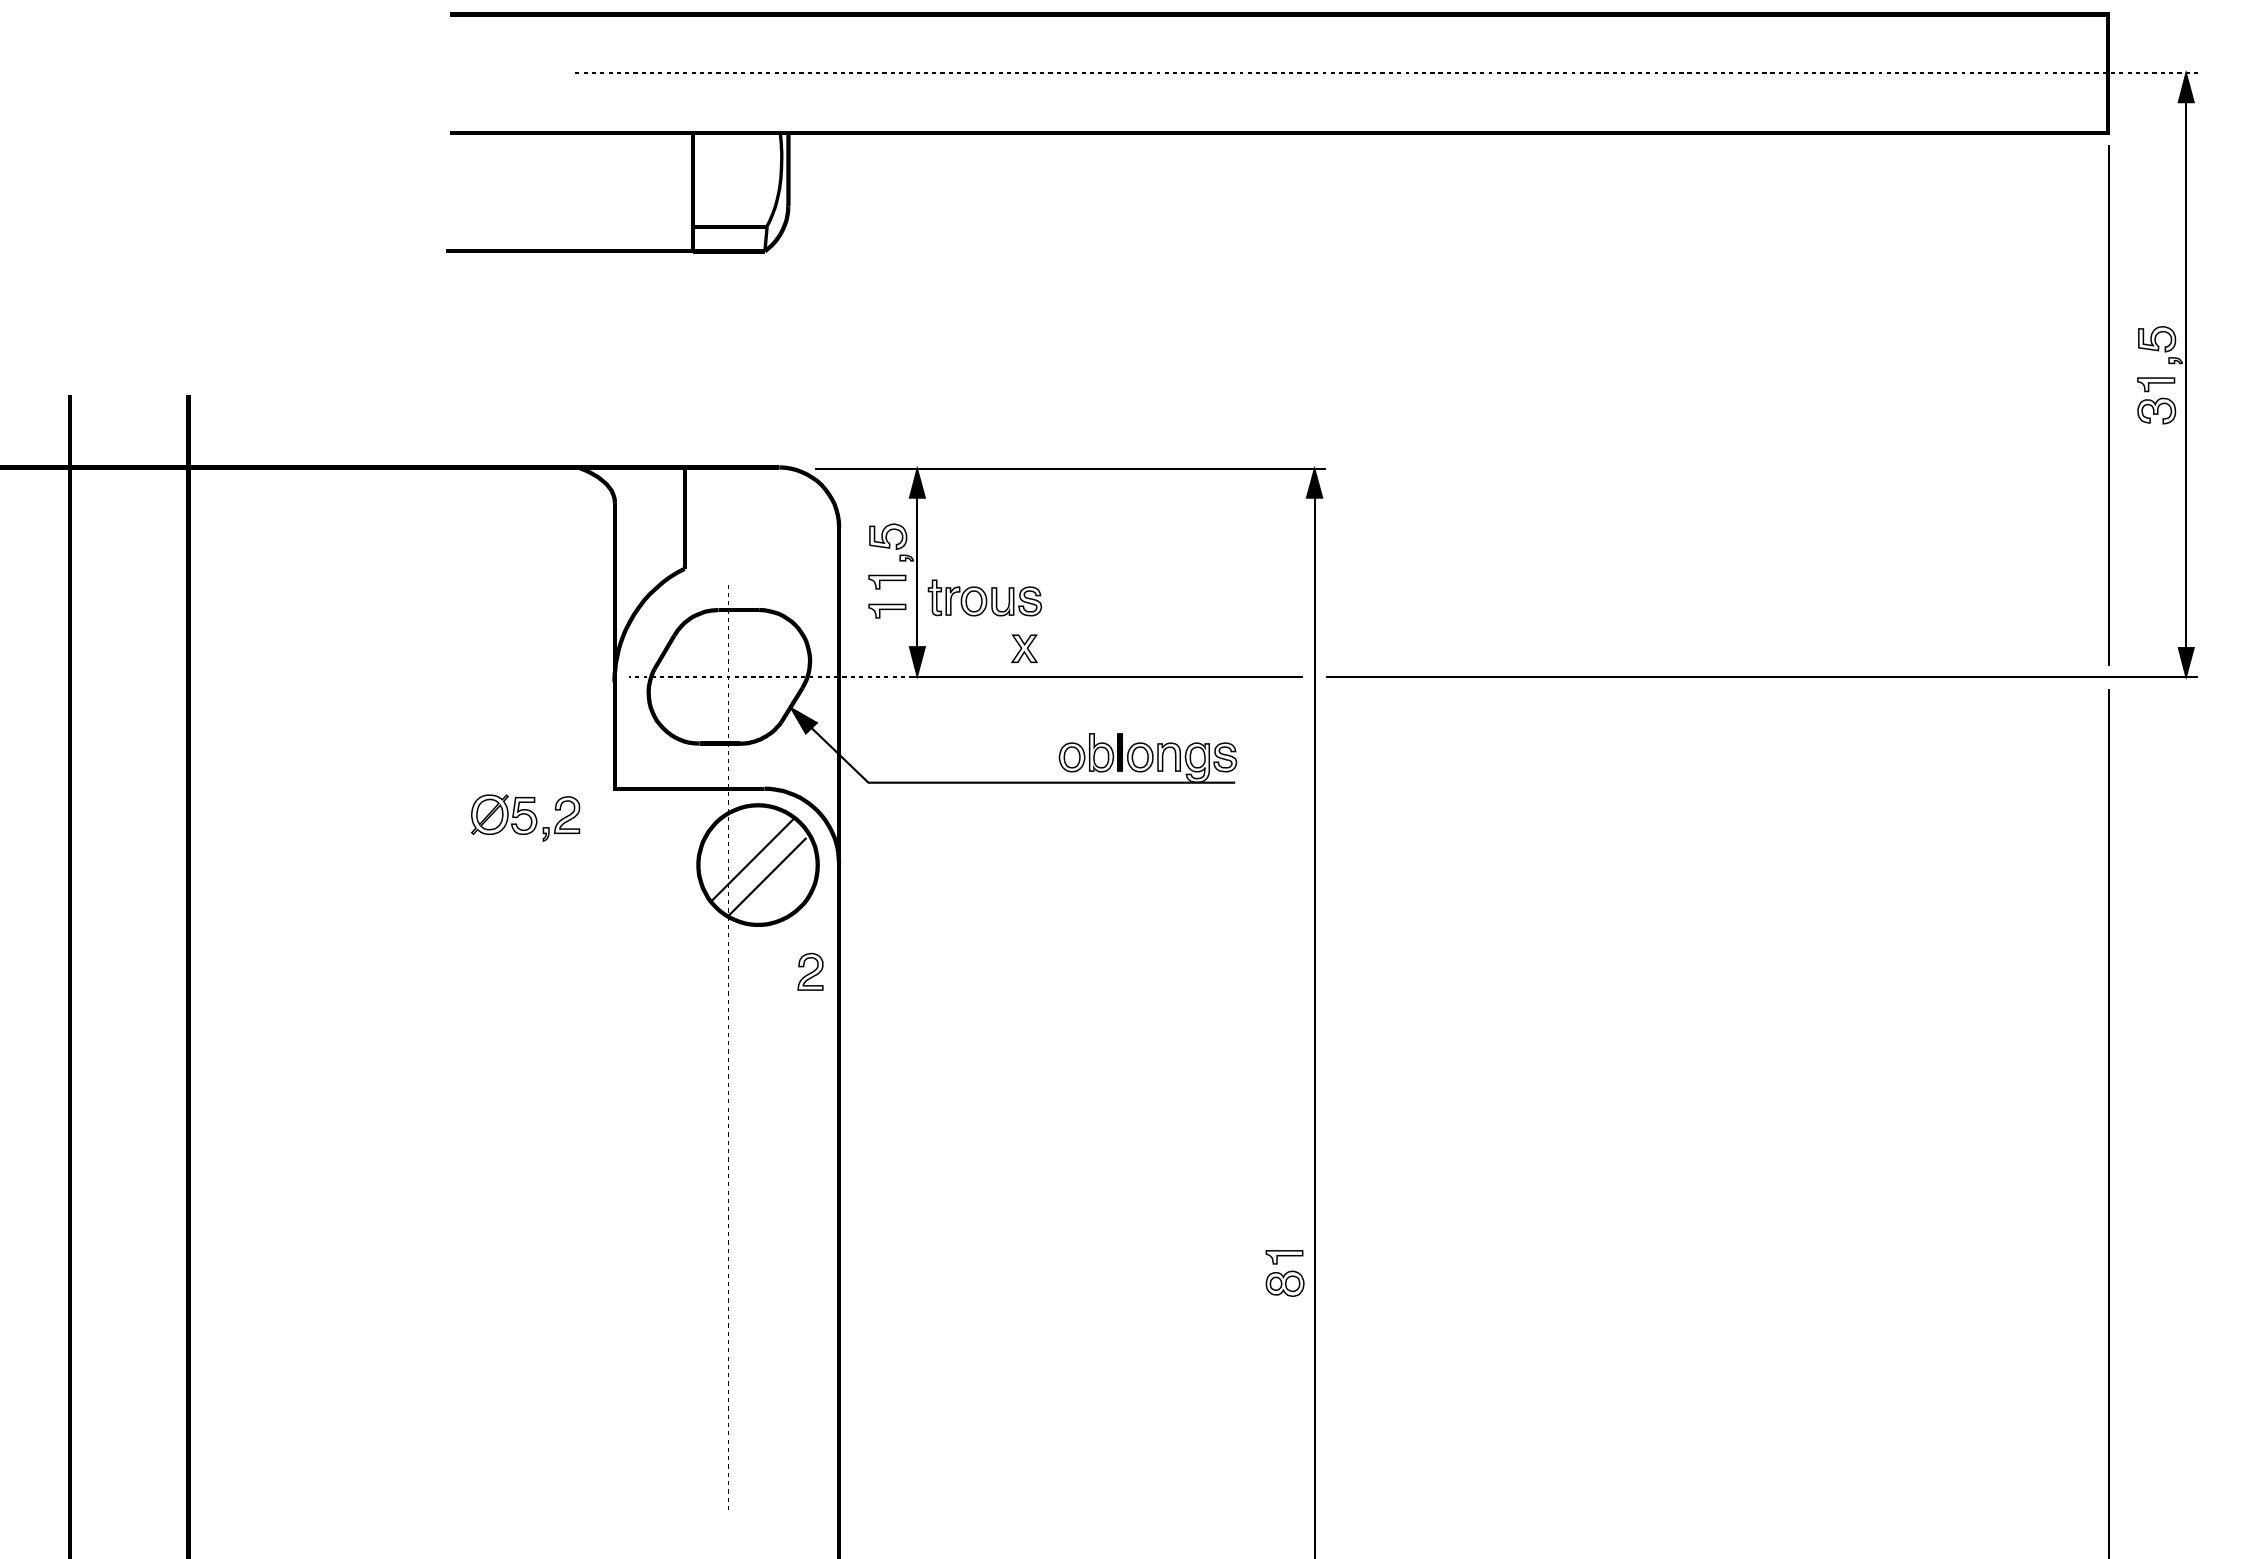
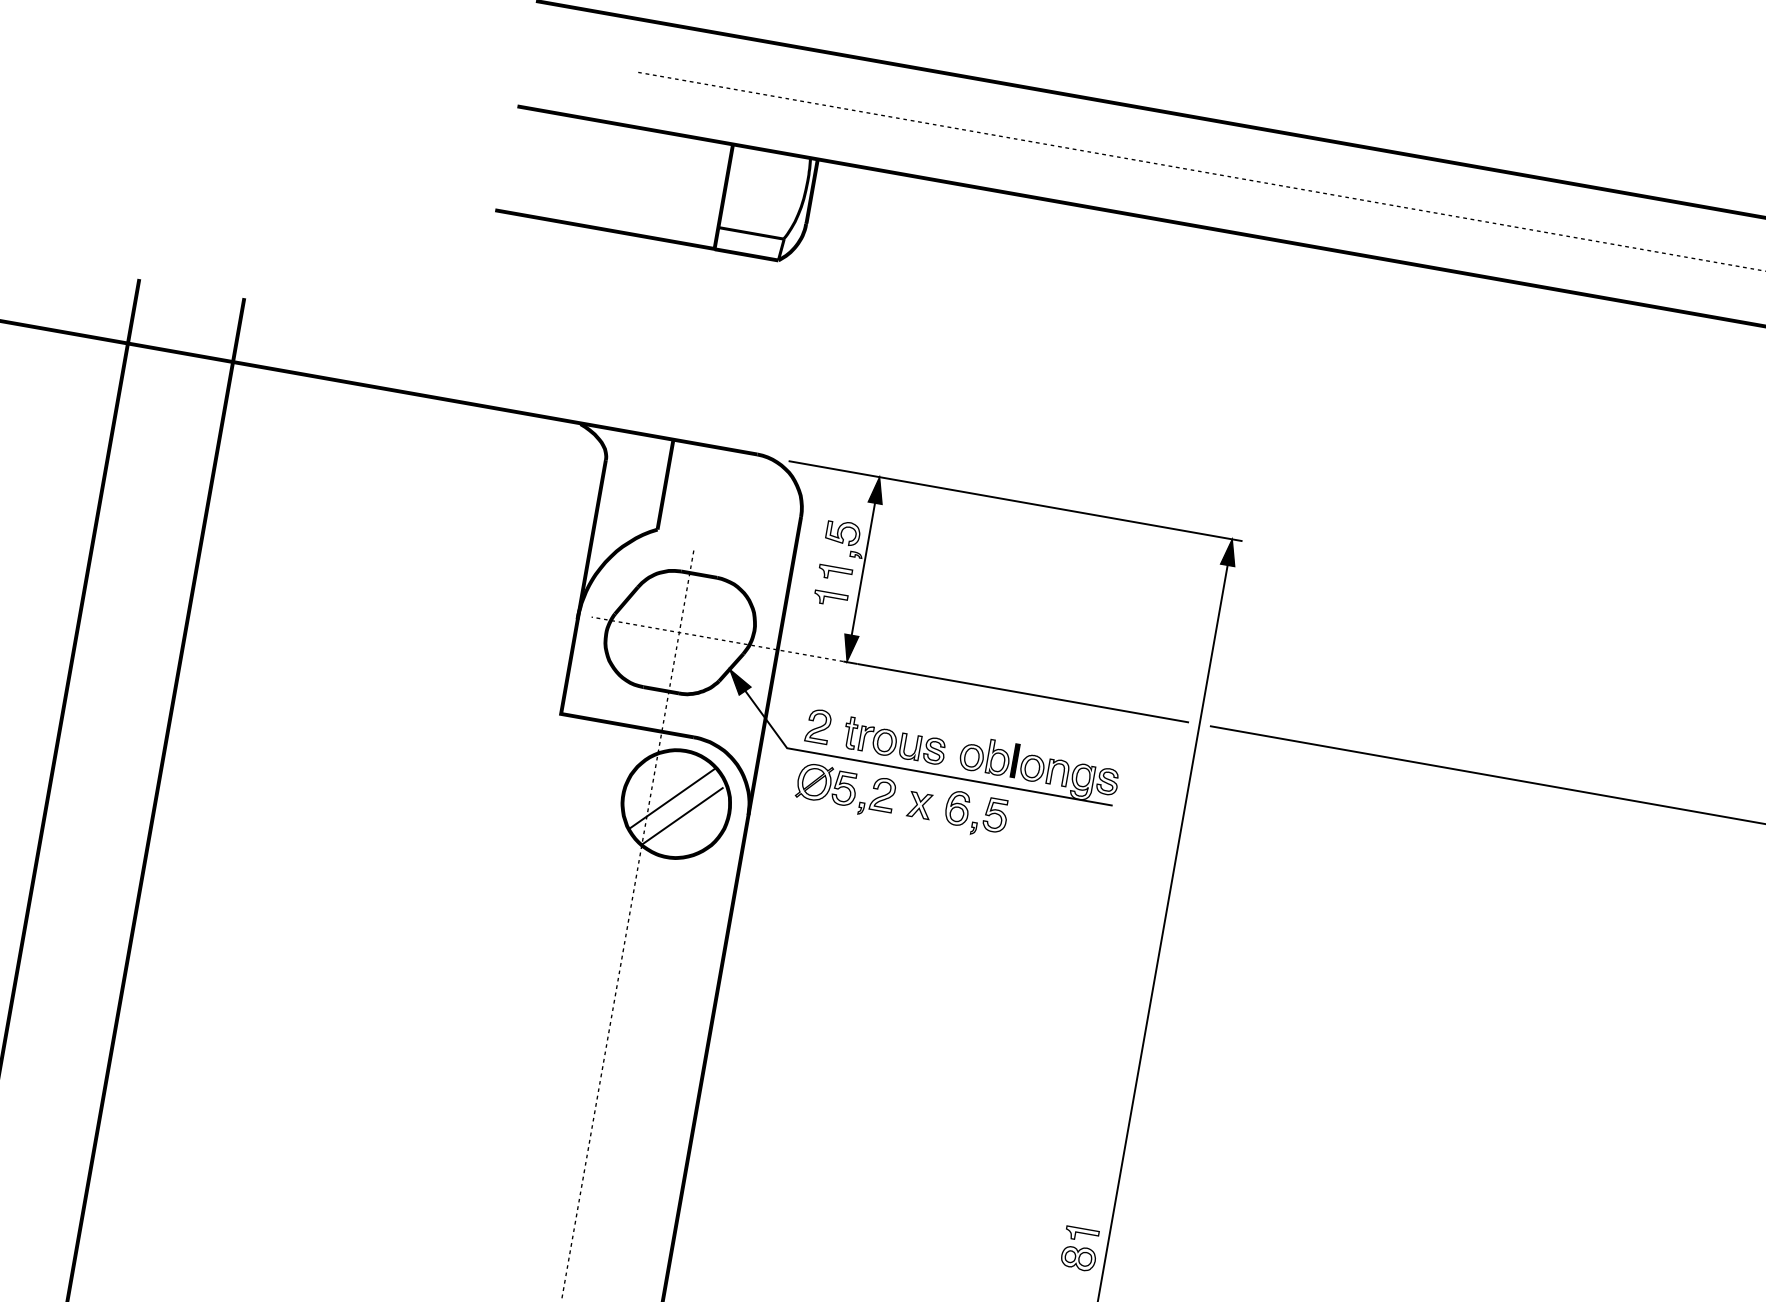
part: (984, 597) -> (894, 740), moved
part: (1024, 648) -> (919, 805), moved
part: (525, 817) -> (845, 790), moved
part: (1079, 819) -> (968, 813), added
part: (810, 971) -> (818, 726), moved

